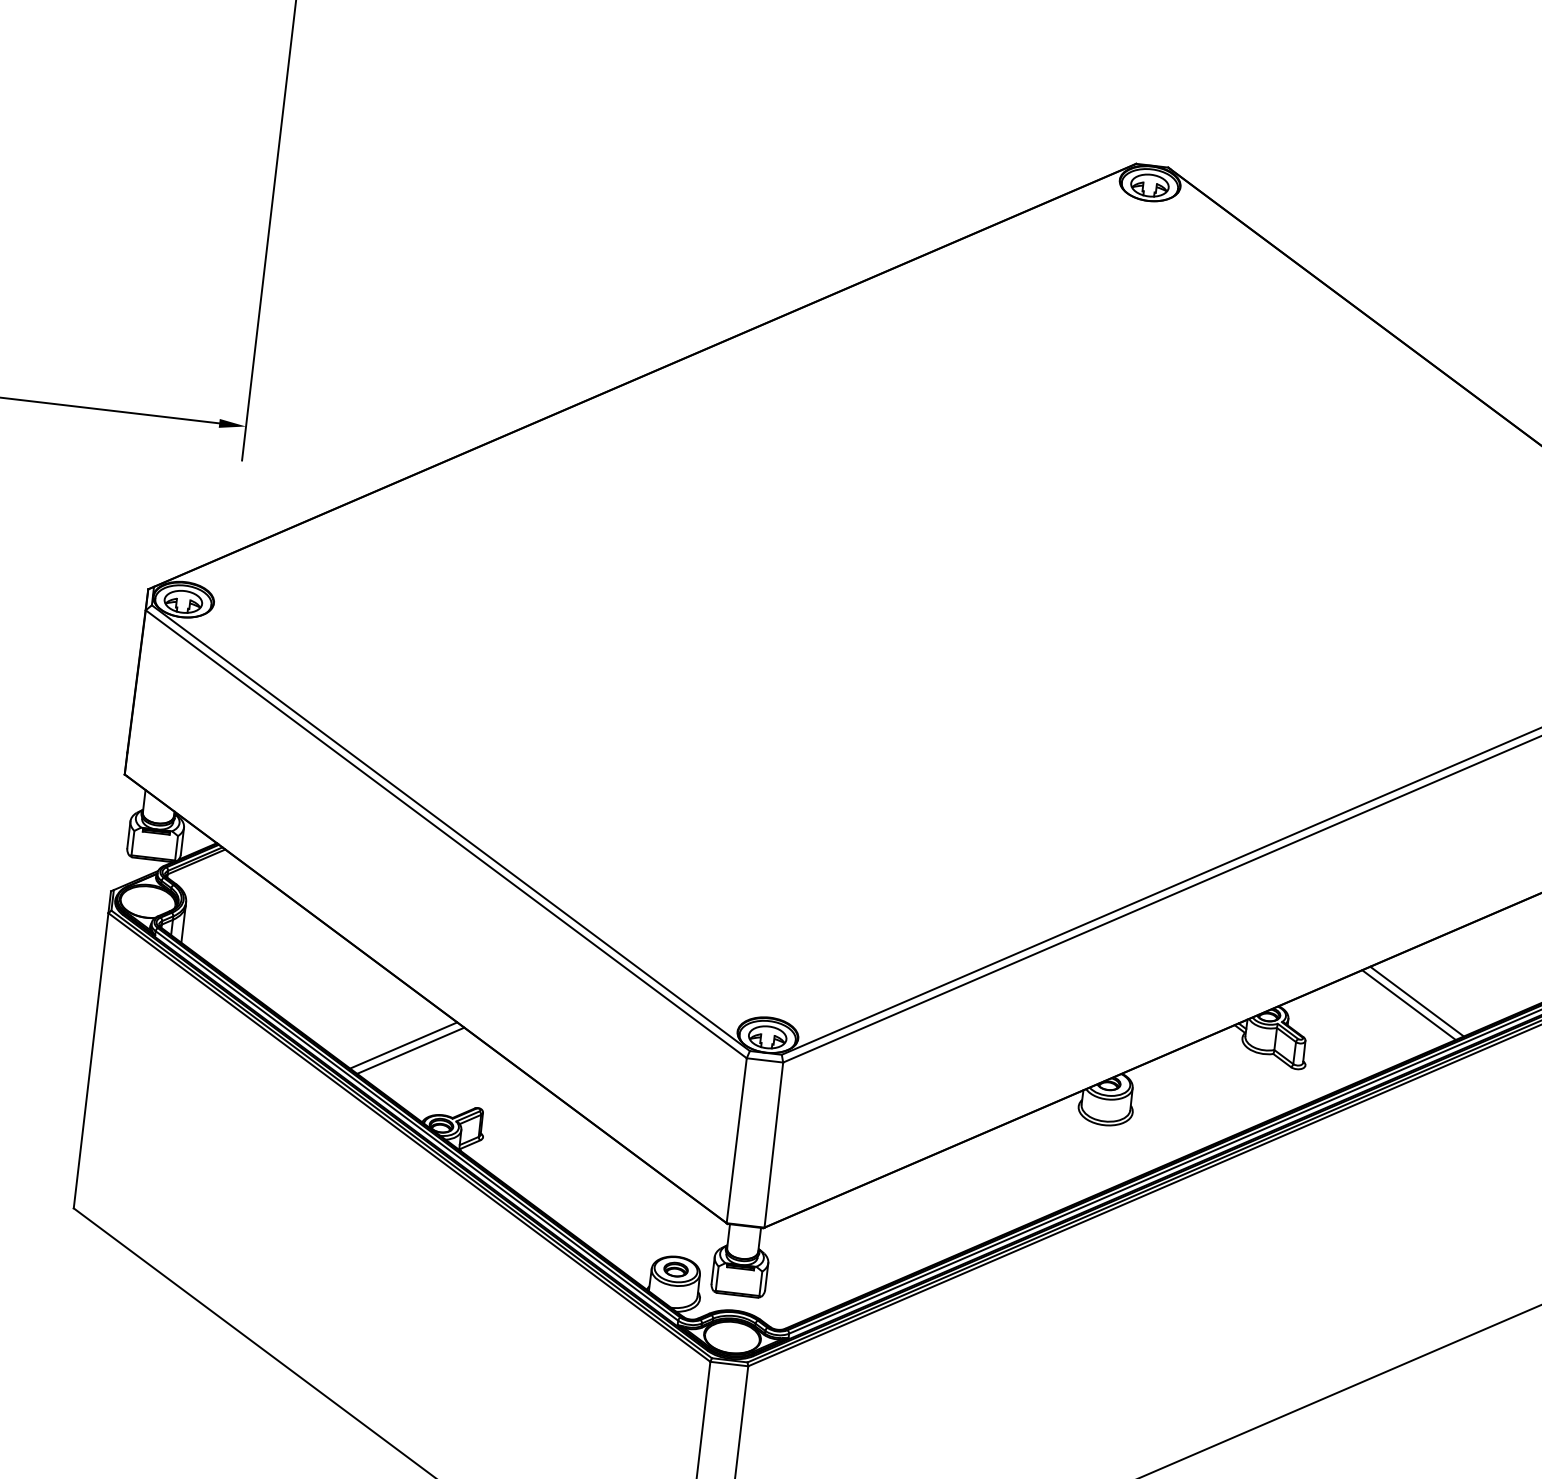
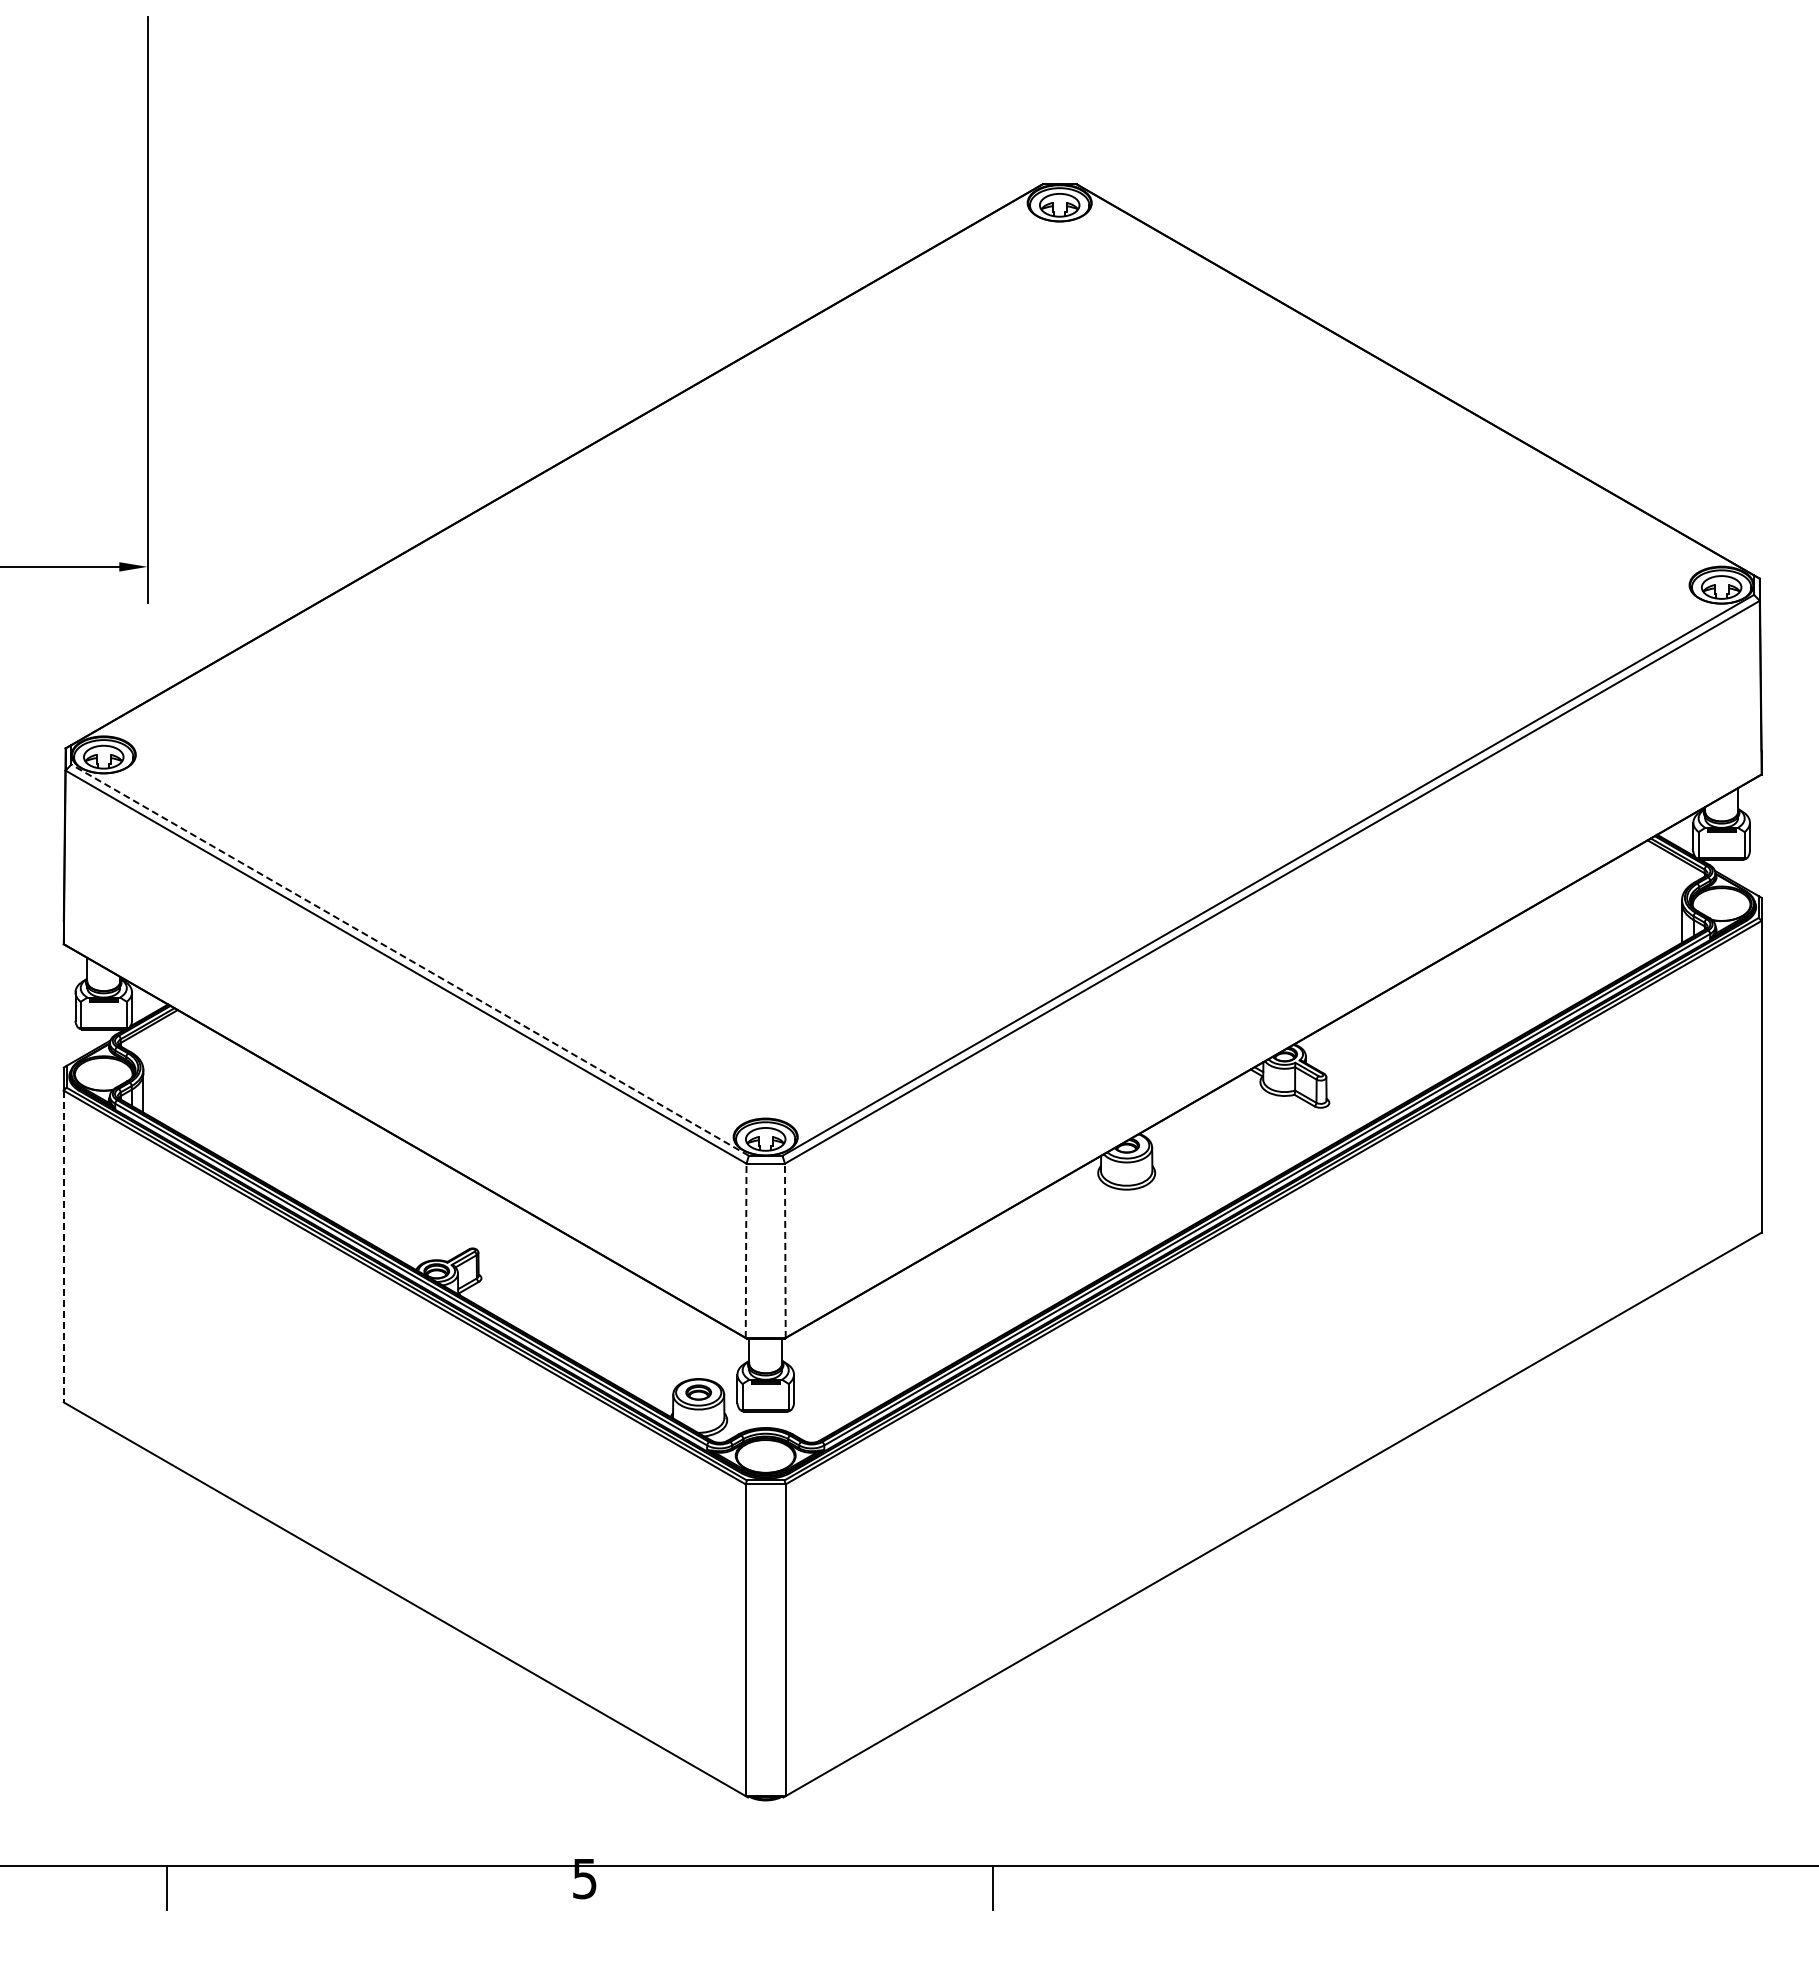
line: (450, 827) -> (409, 959), solid -> dashed
line: (1416, 1001) -> (1437, 1022), removed
line: (1408, 1004) -> (1429, 1026), removed
line: (403, 1044) -> (387, 1191), removed
line: (410, 1050) -> (395, 1196), removed
line: (90, 1060) -> (63, 1246), solid -> dashed
line: (737, 1140) -> (746, 1250), solid -> dashed
line: (774, 1144) -> (785, 1250), solid -> dashed

